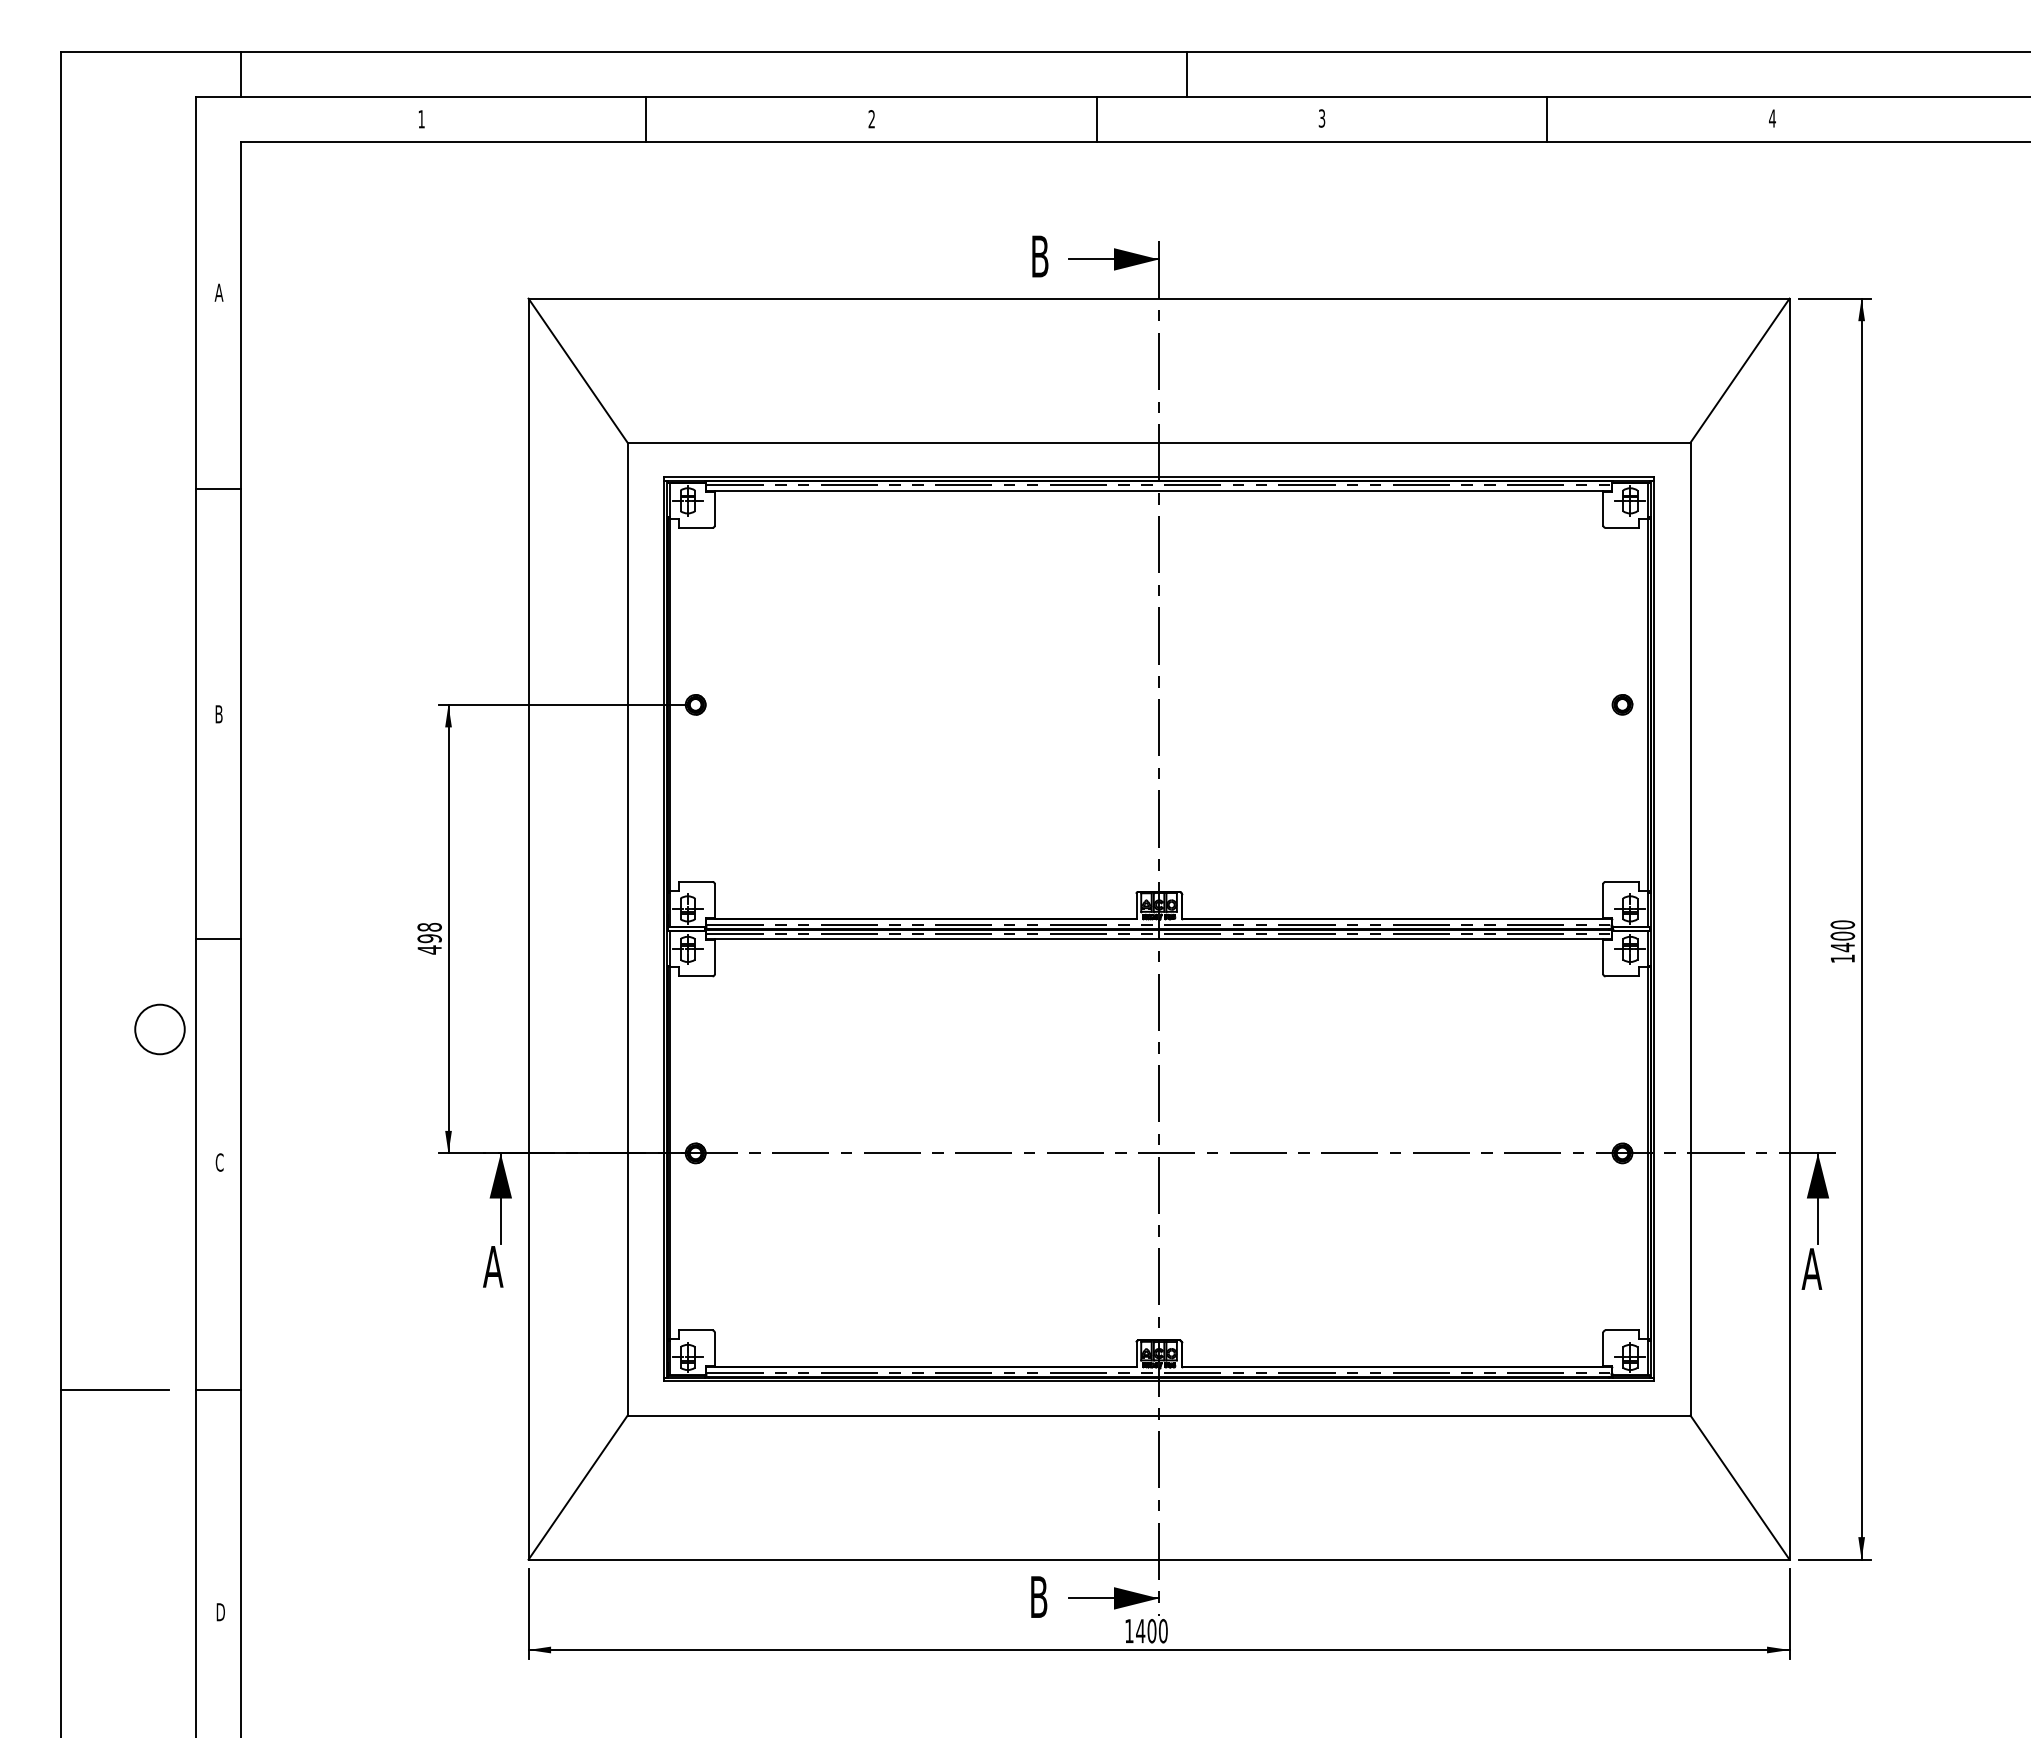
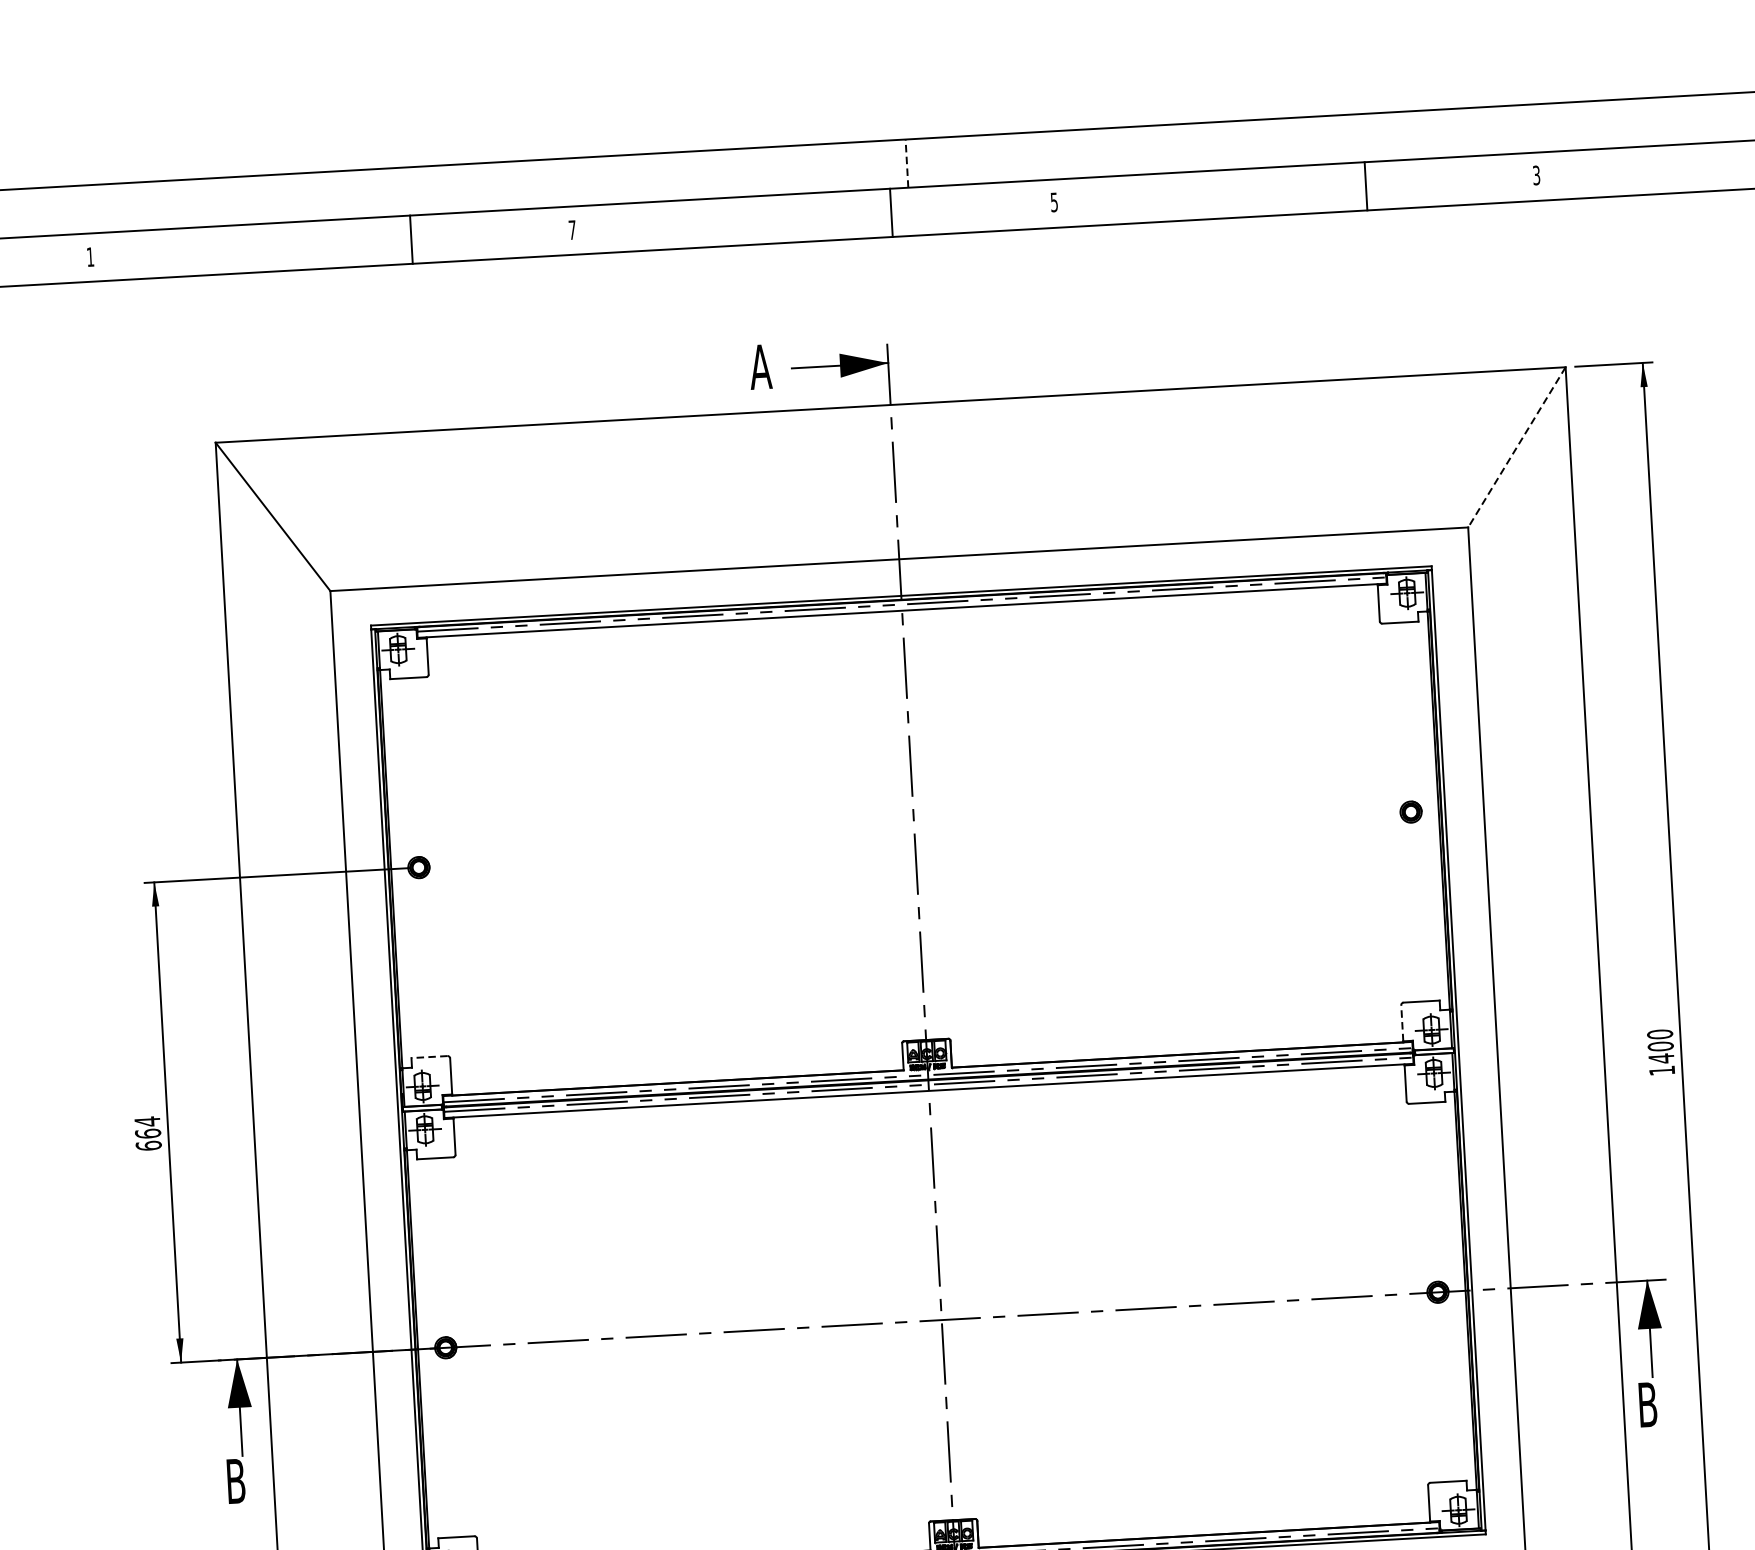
line: (1186, 74) -> (906, 163), solid -> dashed
text: (1322, 117) -> (1054, 201), 3 -> 5
text: (1772, 118) -> (1536, 175), 4 -> 3
line: (646, 119) -> (411, 239), moved
text: (871, 119) -> (572, 230), 2 -> 7
line: (1096, 119) -> (891, 212), moved
line: (1547, 119) -> (1366, 186), moved
text: (1039, 256) -> (760, 367), B -> A
line: (1739, 371) -> (1516, 448), solid -> dashed
line: (695, 881) -> (429, 1056), solid -> dashed
line: (1603, 901) -> (1402, 1023), solid -> dashed
text: (429, 938) -> (147, 1133), 498 -> 664
text: (493, 1266) -> (236, 1480), A -> B
text: (1811, 1268) -> (1647, 1404), A -> B

